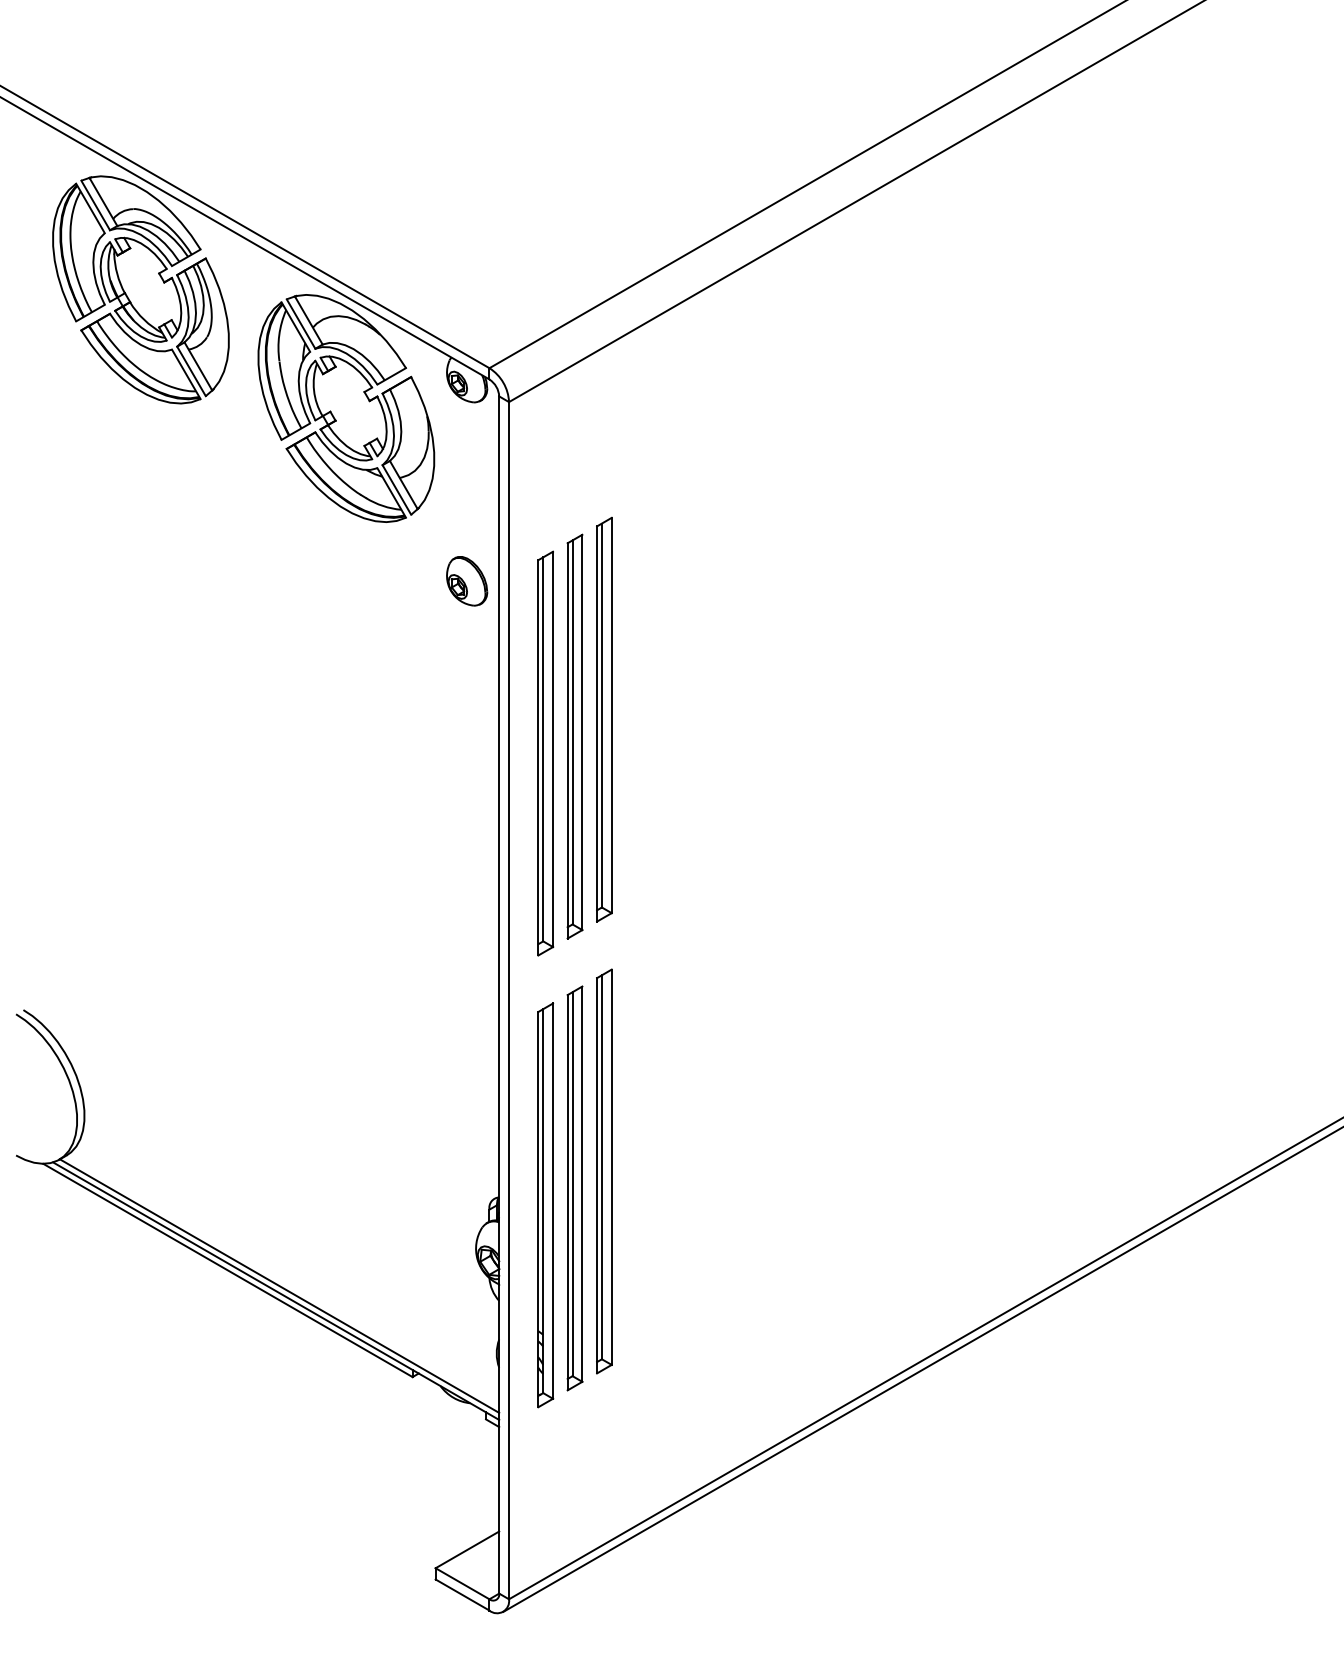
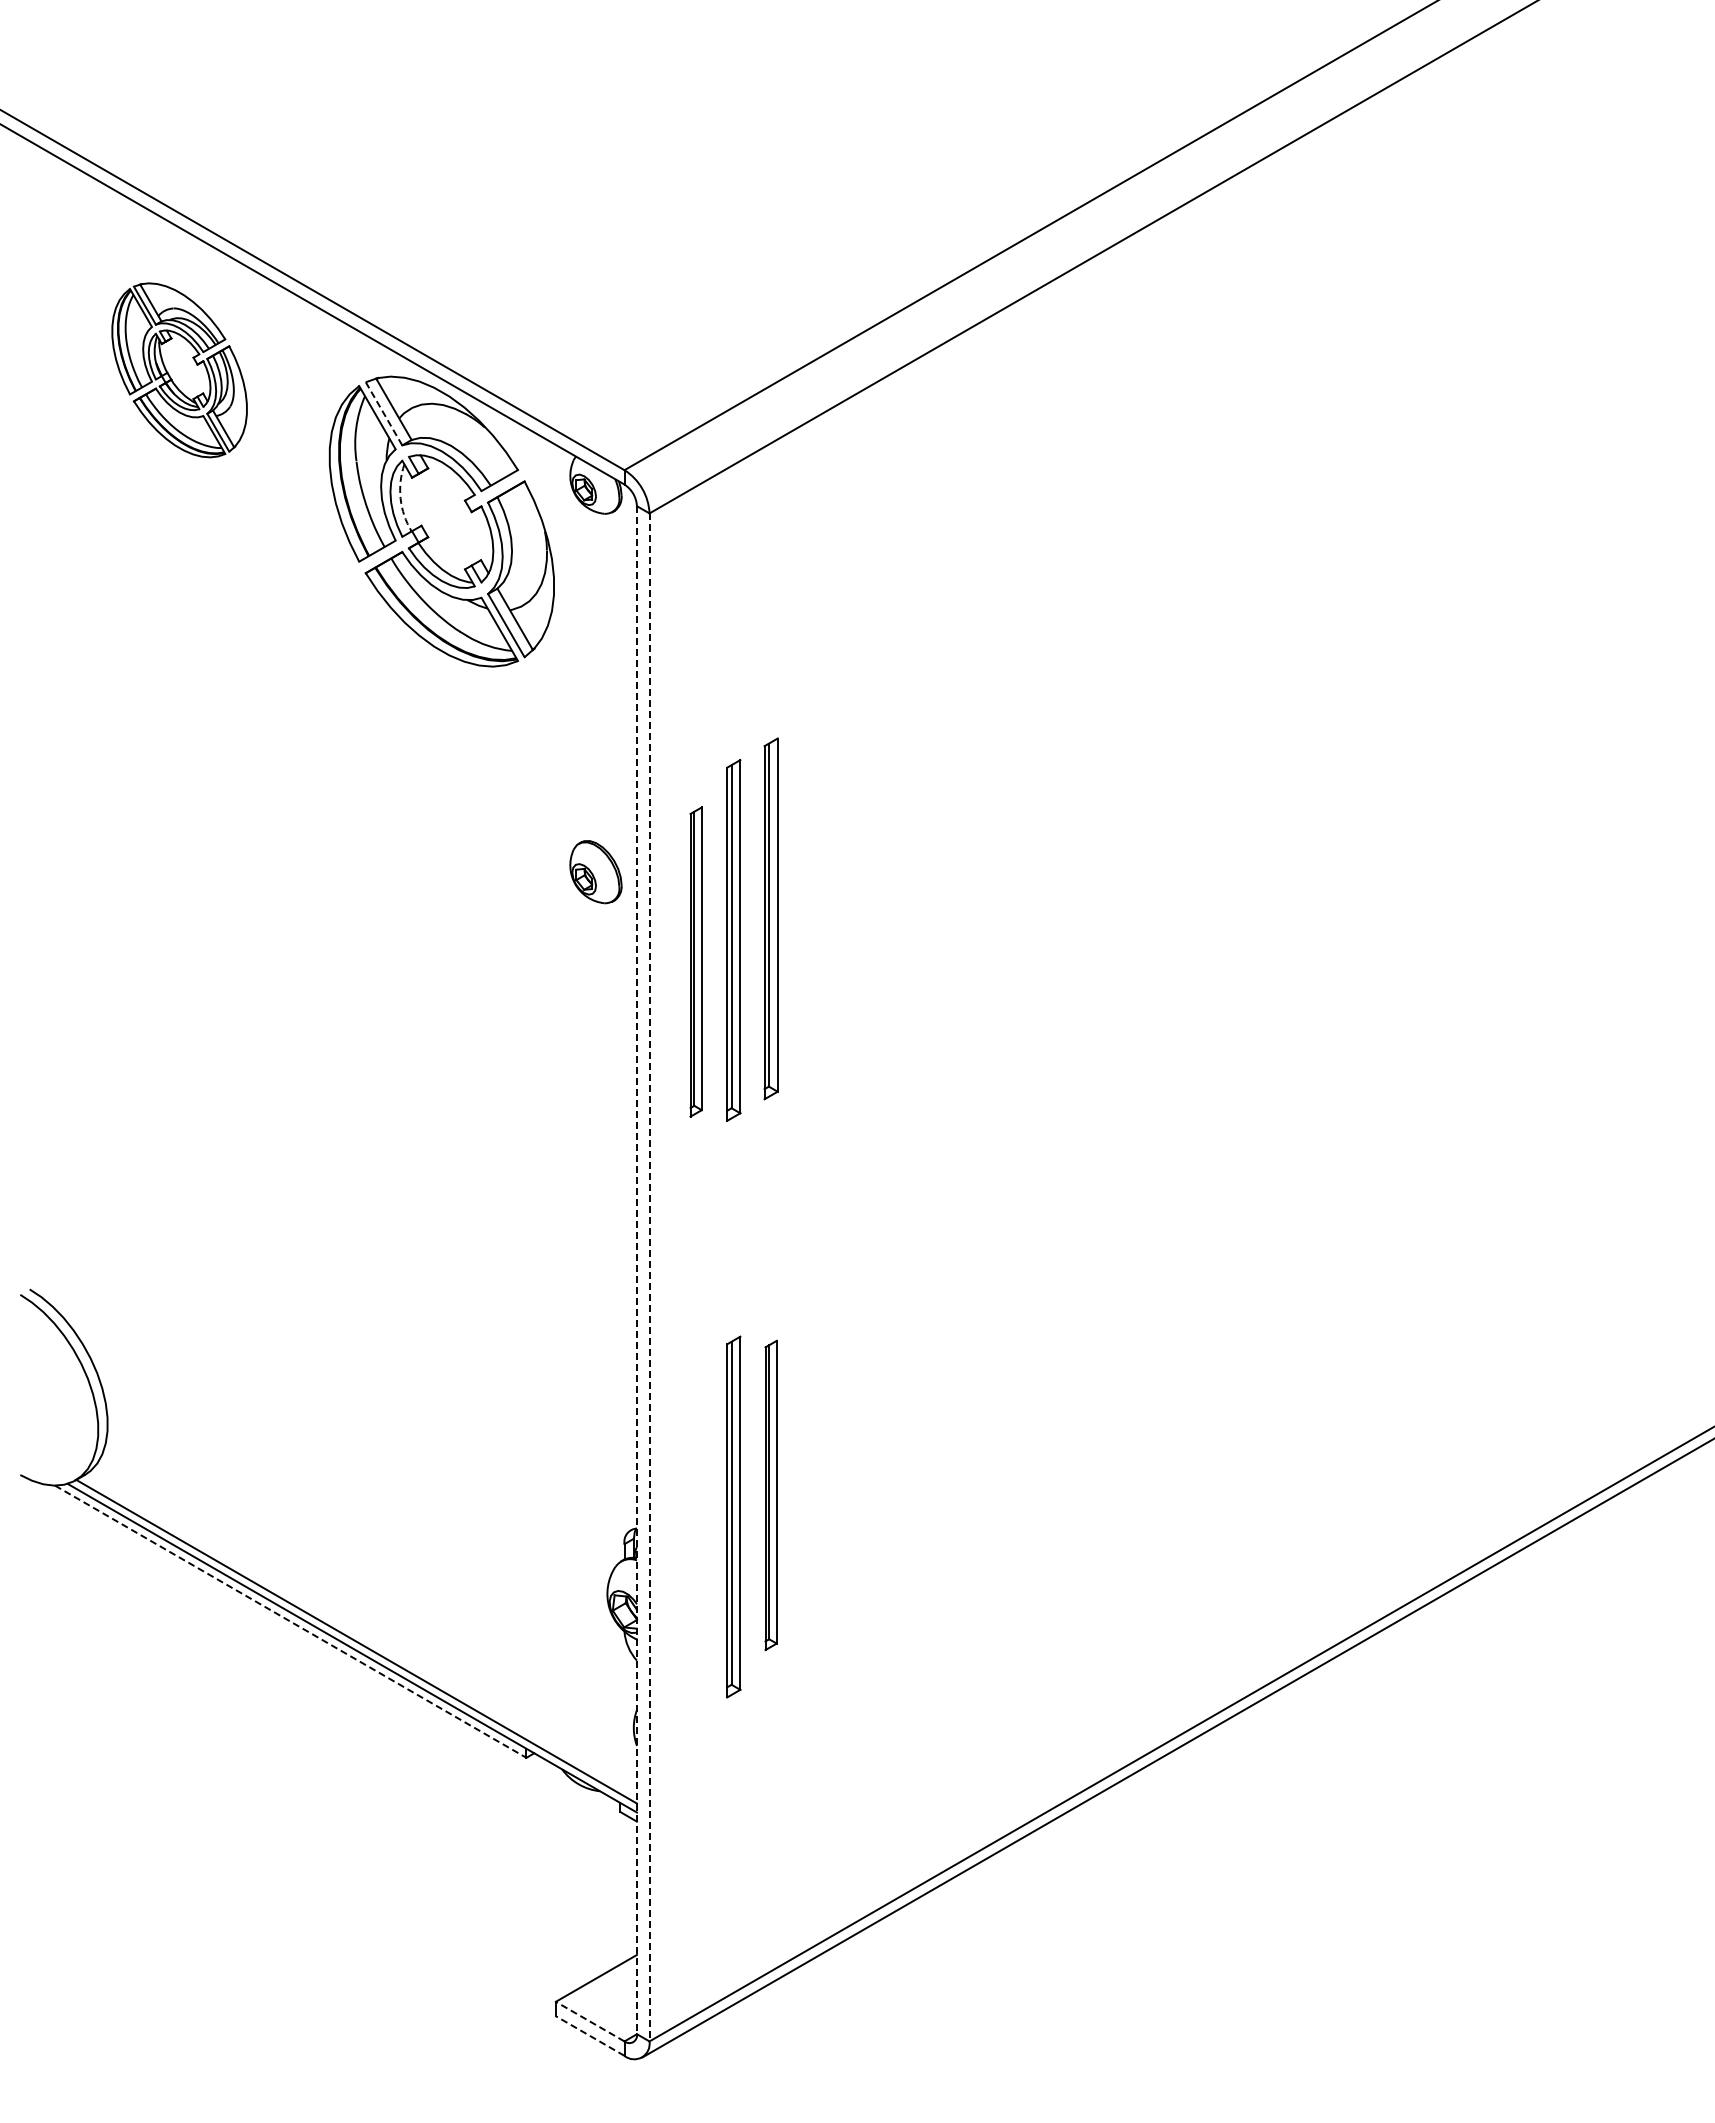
part: (140, 290) -> (179, 370), size x0.6
line: (300, 323) -> (383, 413), solid -> dashed
arc: (313, 390) -> (400, 498), solid -> dashed
part: (466, 581) -> (595, 872), moved
part: (603, 719) -> (770, 918), size x0.7
part: (574, 736) -> (733, 940), size x0.7
part: (545, 753) -> (695, 961), size x0.6
line: (498, 995) -> (636, 1270), solid -> dashed
line: (509, 1000) -> (649, 1277), solid -> dashed
part: (603, 1171) -> (770, 1495), size x0.6
part: (574, 1187) -> (733, 1516), size x0.7
part: (545, 1205) -> (695, 1538), removed
line: (228, 1270) -> (291, 1621), solid -> dashed
line: (462, 1583) -> (590, 2021), solid -> dashed
line: (462, 1595) -> (590, 2036), solid -> dashed

